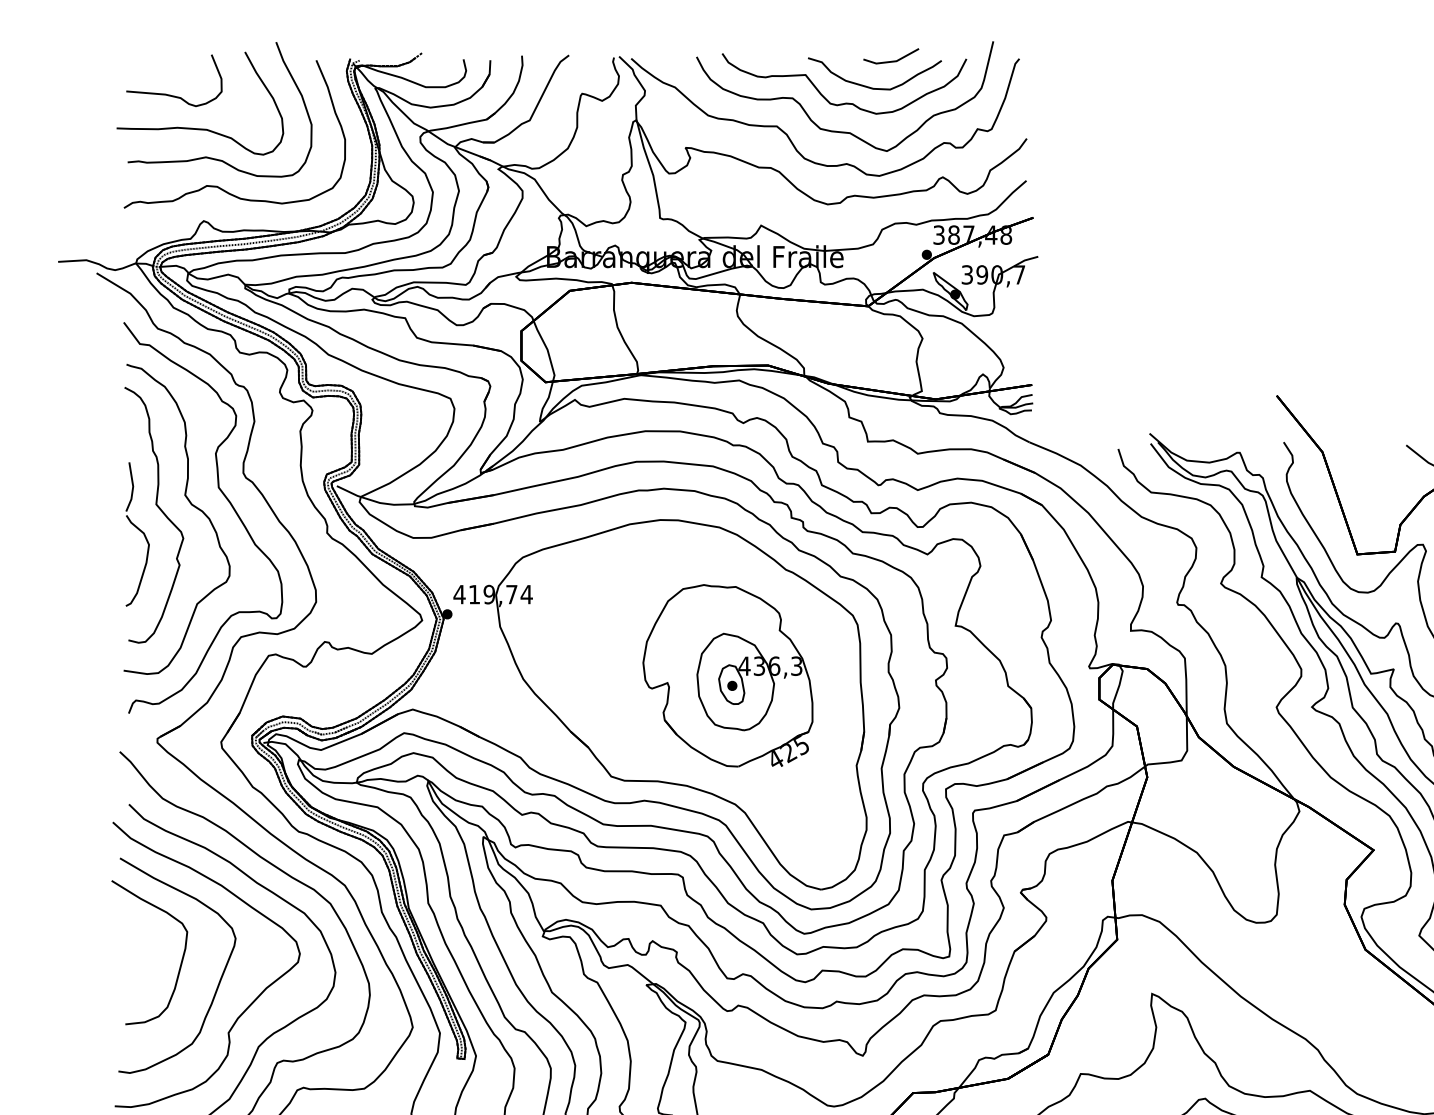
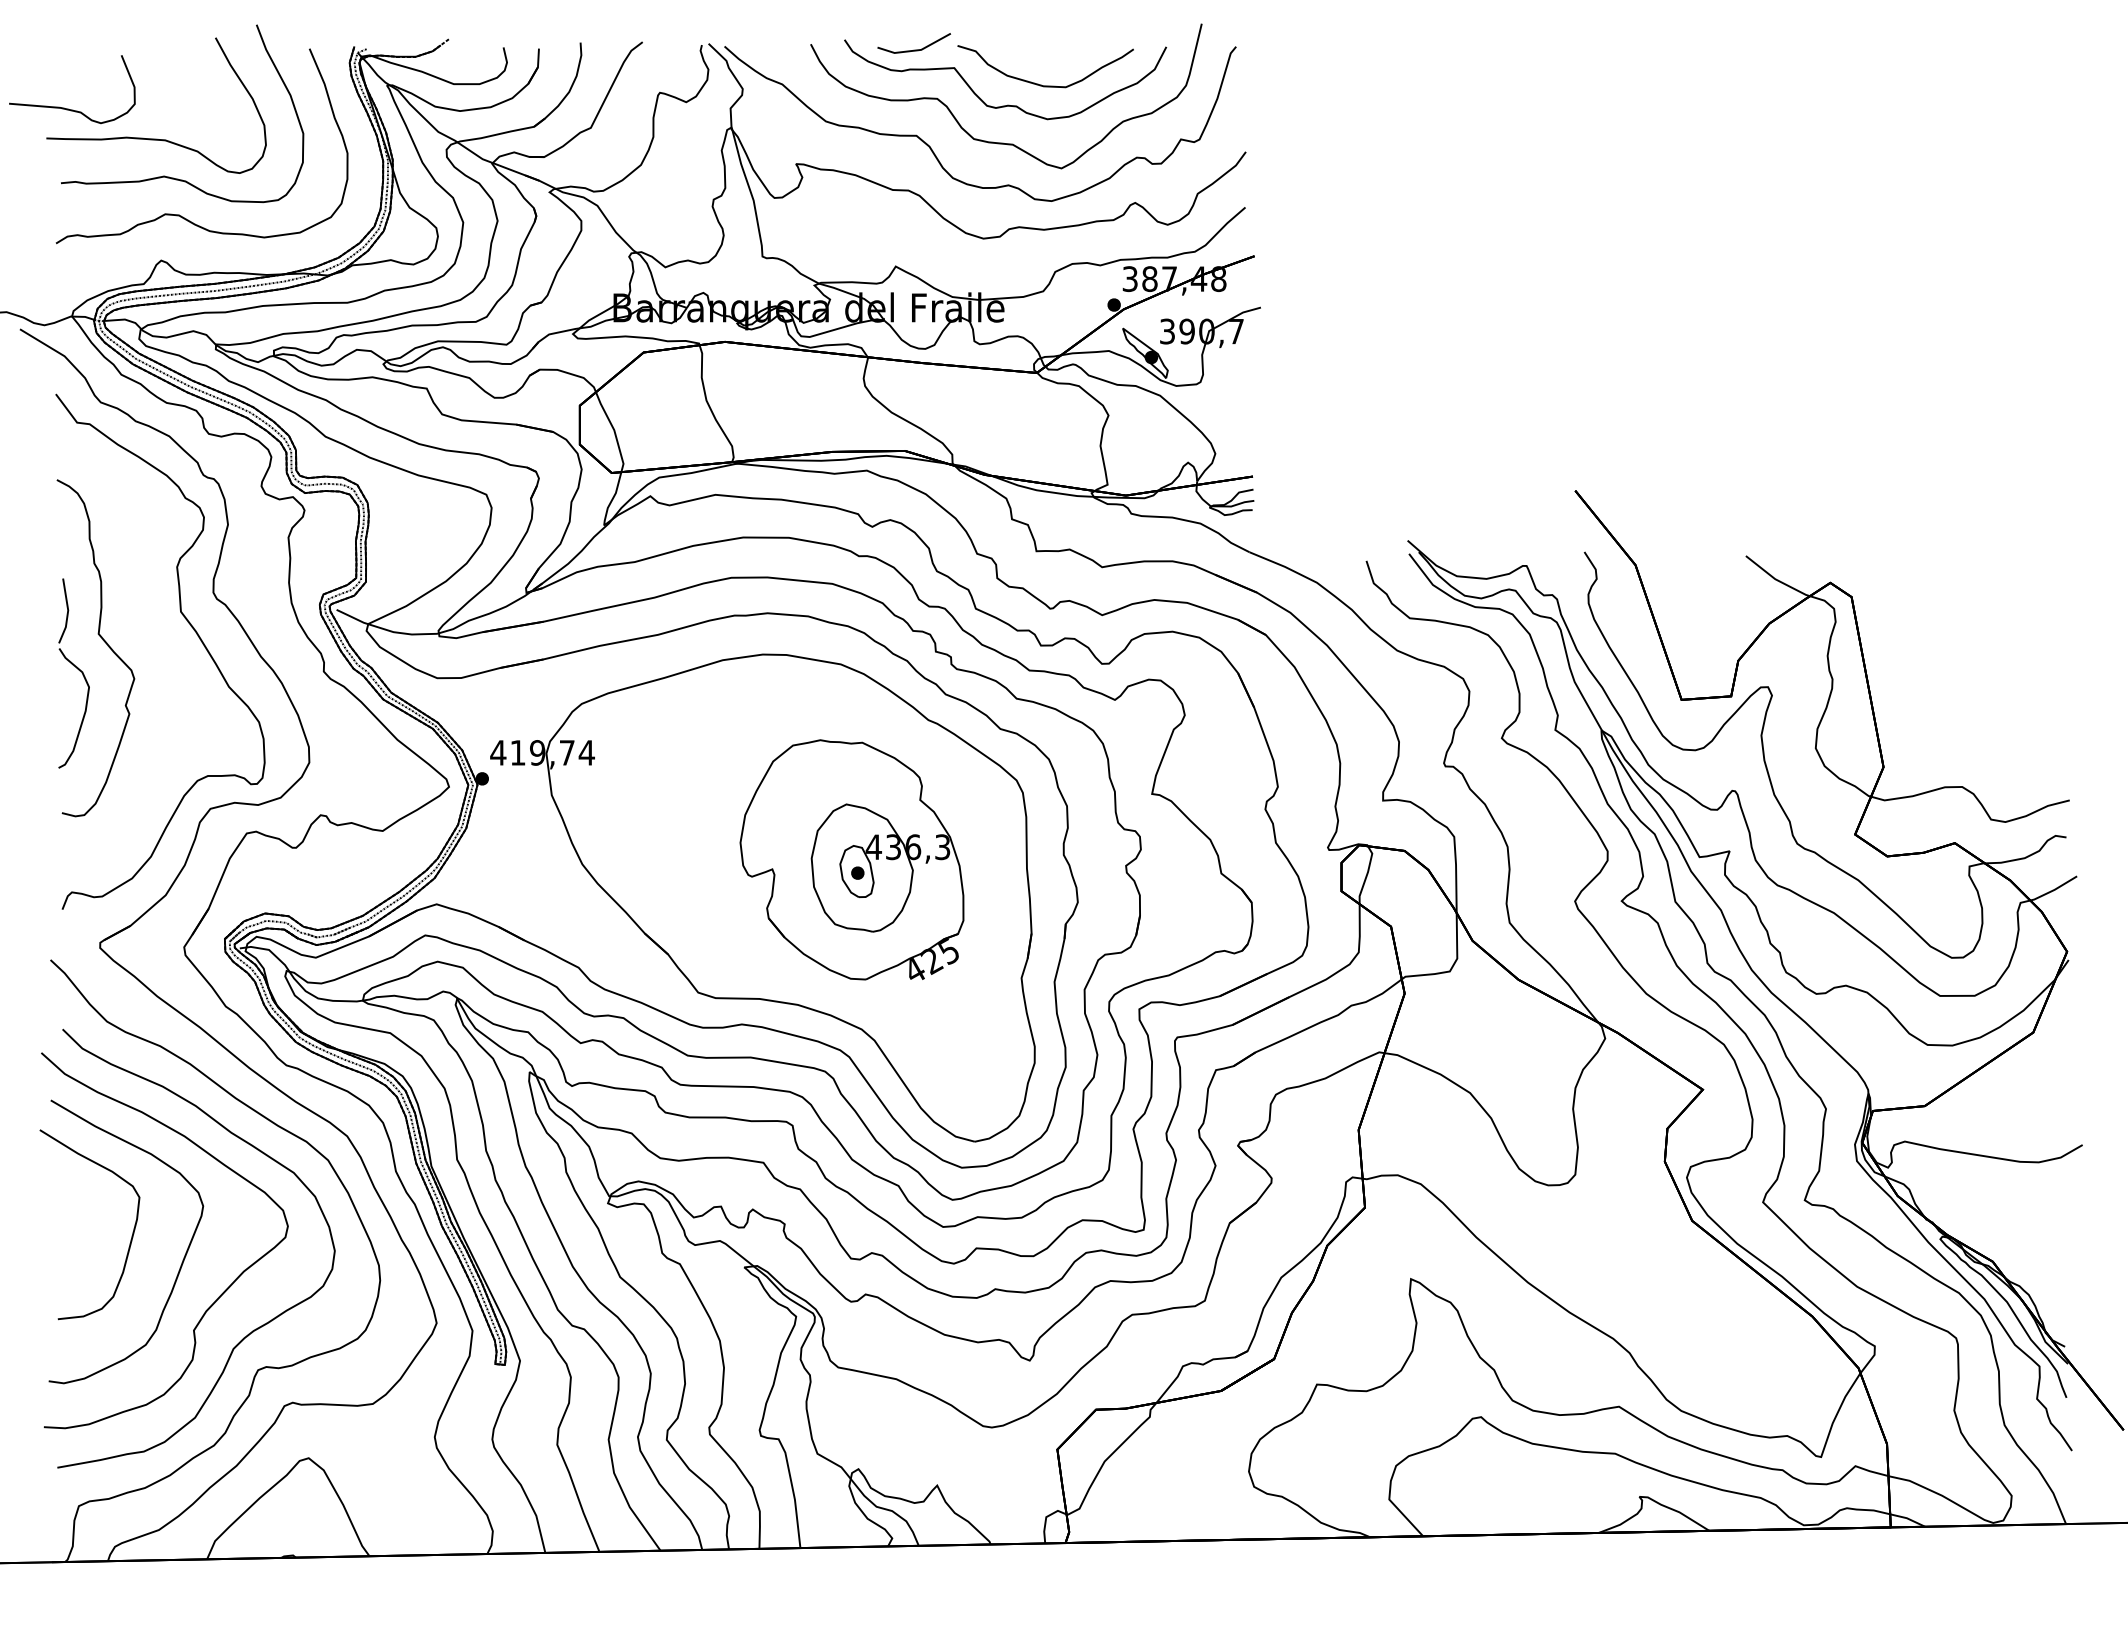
part: (890, 56) -> (913, 43), moved
curve: (171, 95) -> (68, 108), moved
curve: (191, 504) -> (144, 634), removed

